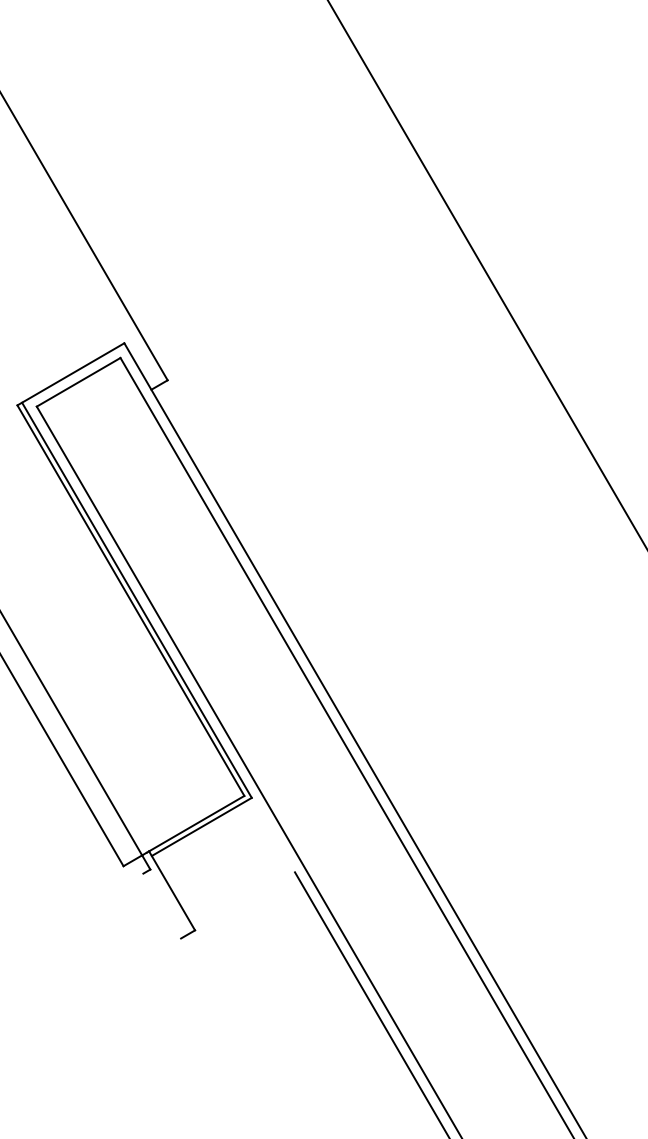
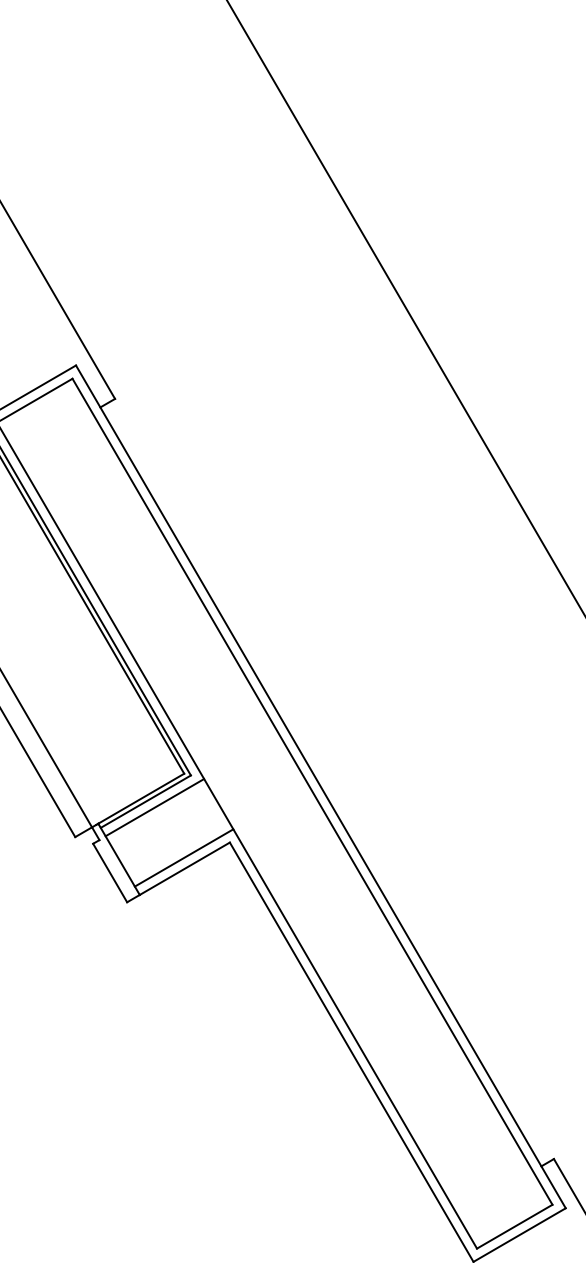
line: (211, 833) -> (154, 807), added
line: (243, 888) -> (183, 857), added
line: (244, 901) -> (184, 868), added
line: (162, 905) -> (110, 872), added

